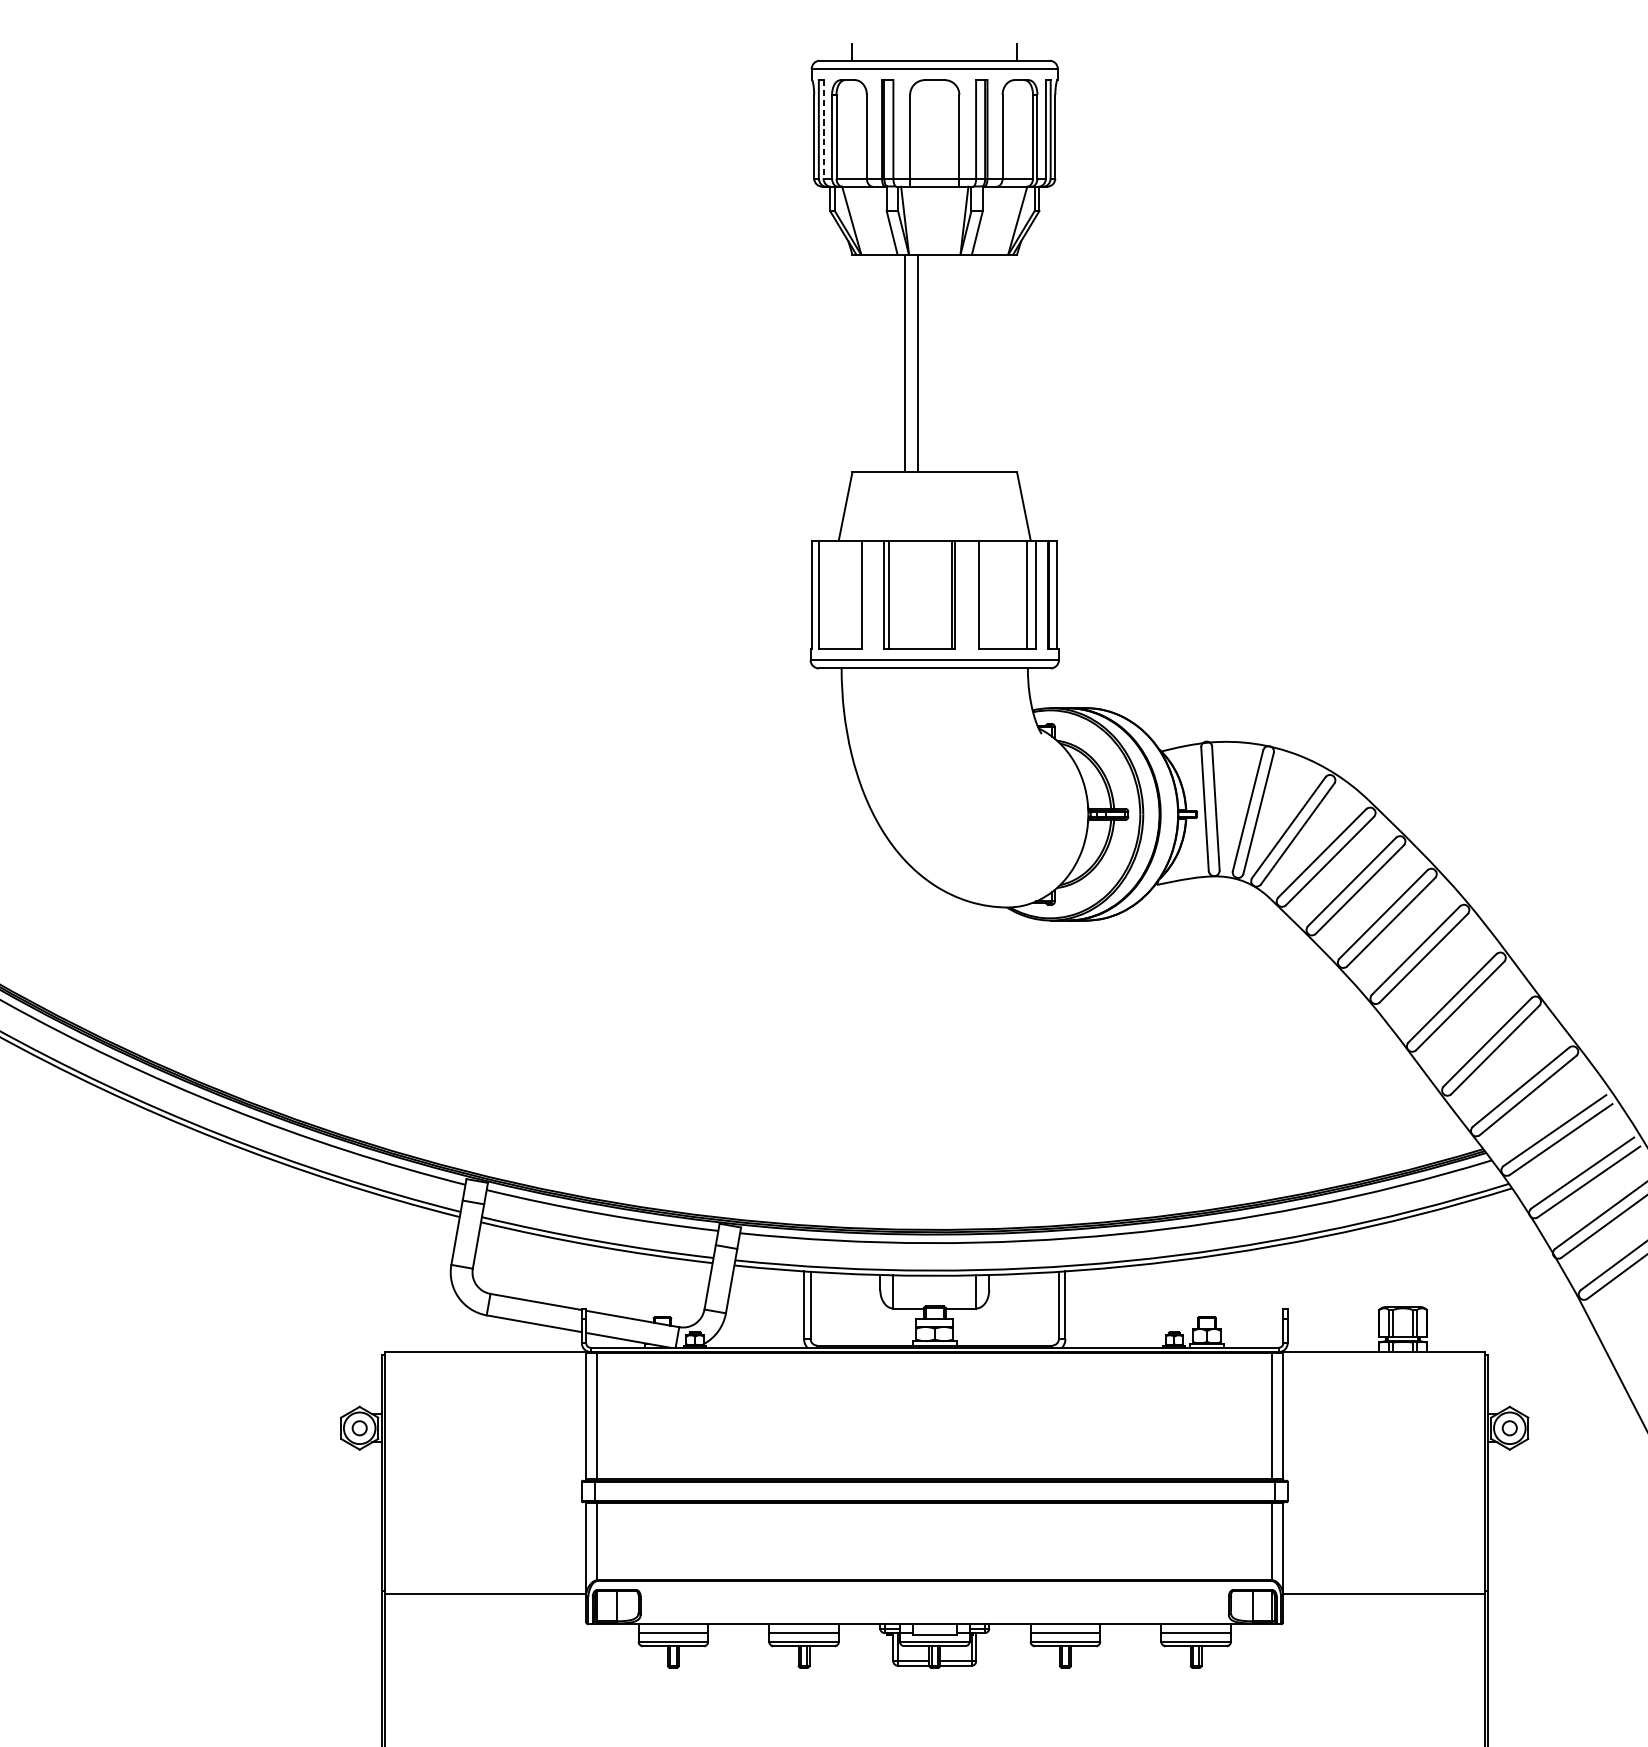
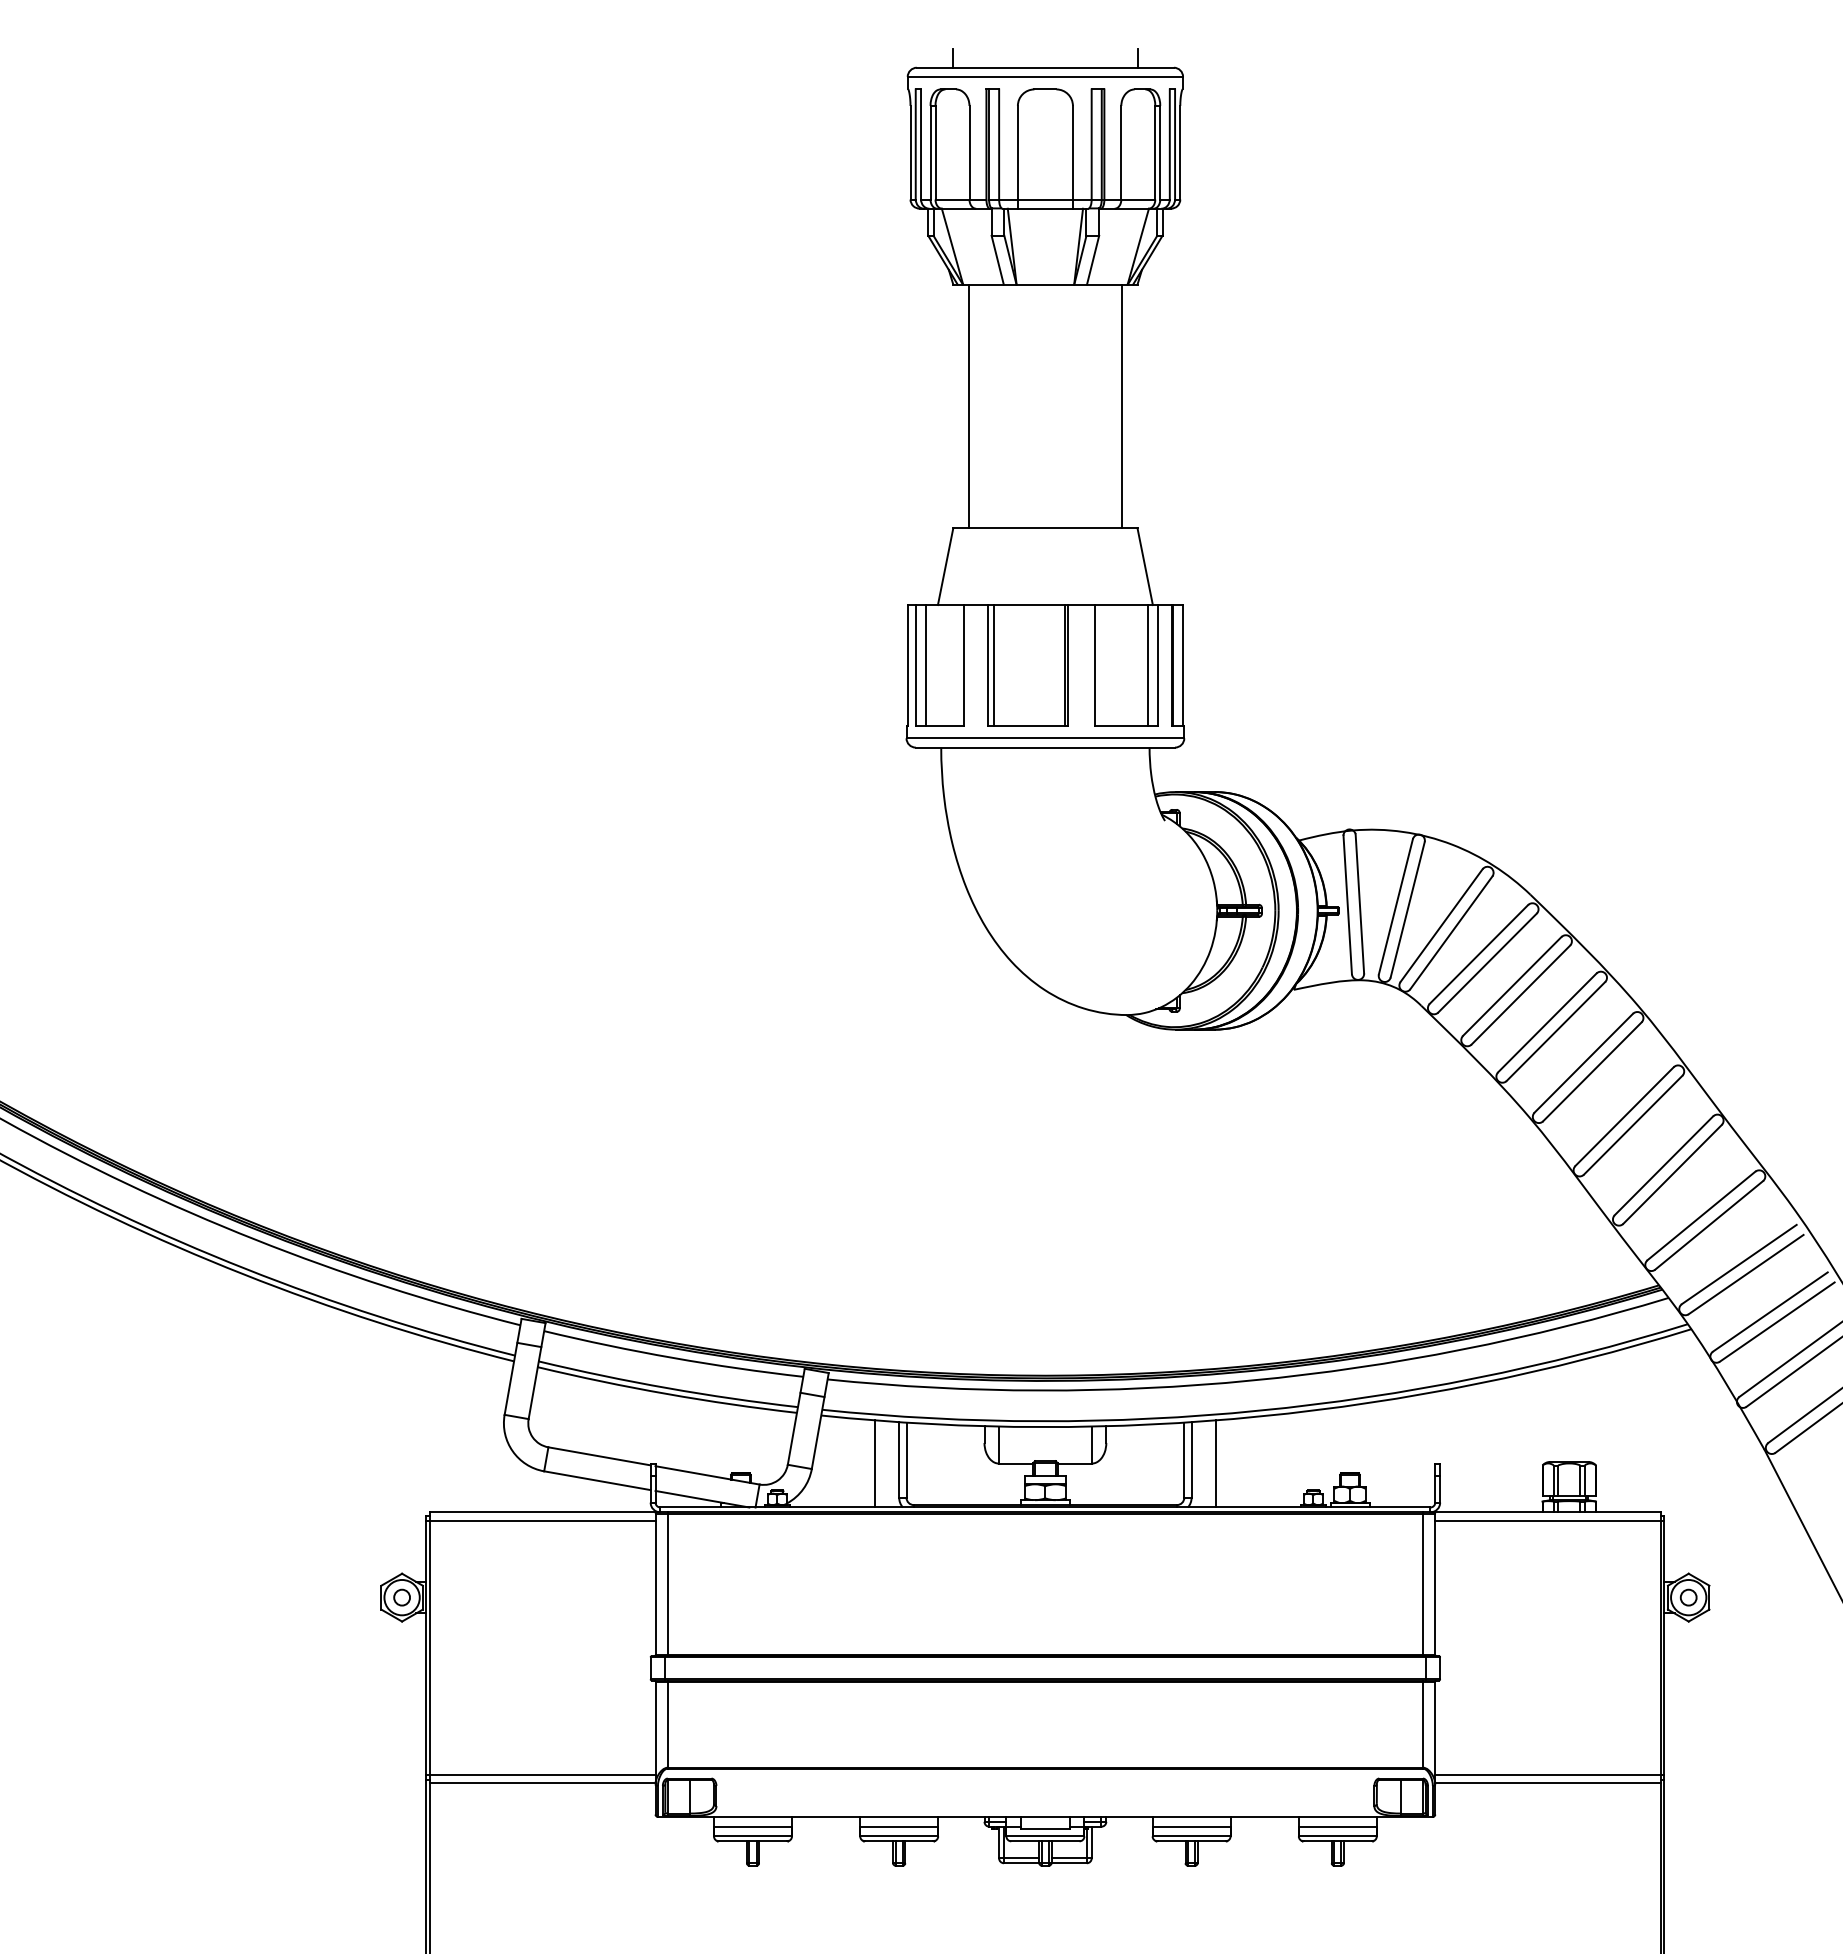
line: (824, 129) -> (921, 144), dashed -> solid
line: (905, 363) -> (1122, 406), moved
line: (917, 363) -> (968, 406), moved
line: (828, 595) -> (926, 665), added
line: (781, 1308) -> (874, 1463), added
line: (1086, 1308) -> (1215, 1463), added
line: (483, 1359) -> (540, 1520), added
line: (1385, 1359) -> (1549, 1520), added
line: (483, 1587) -> (540, 1775), added
line: (1385, 1587) -> (1549, 1775), added

